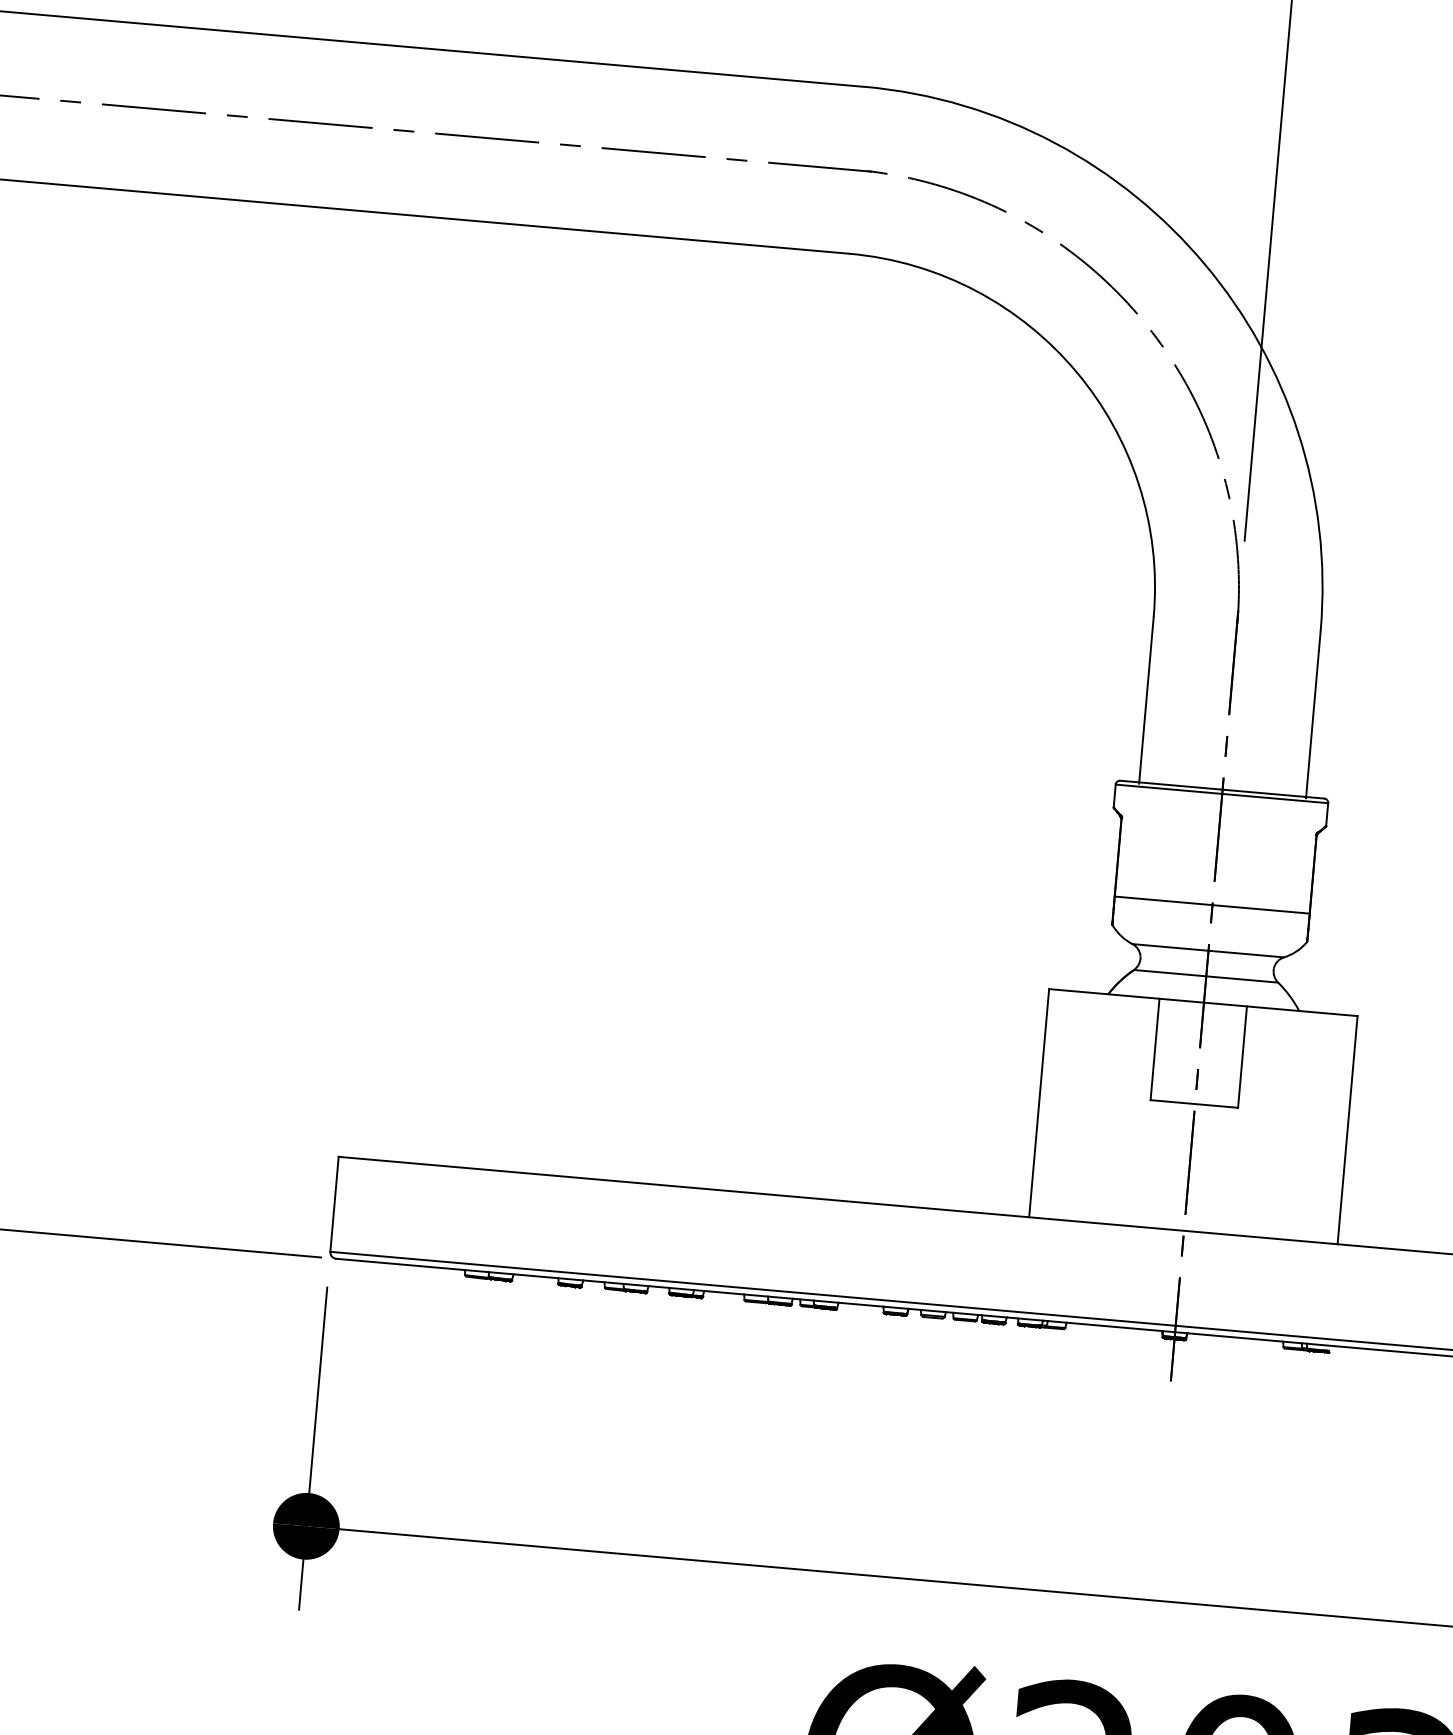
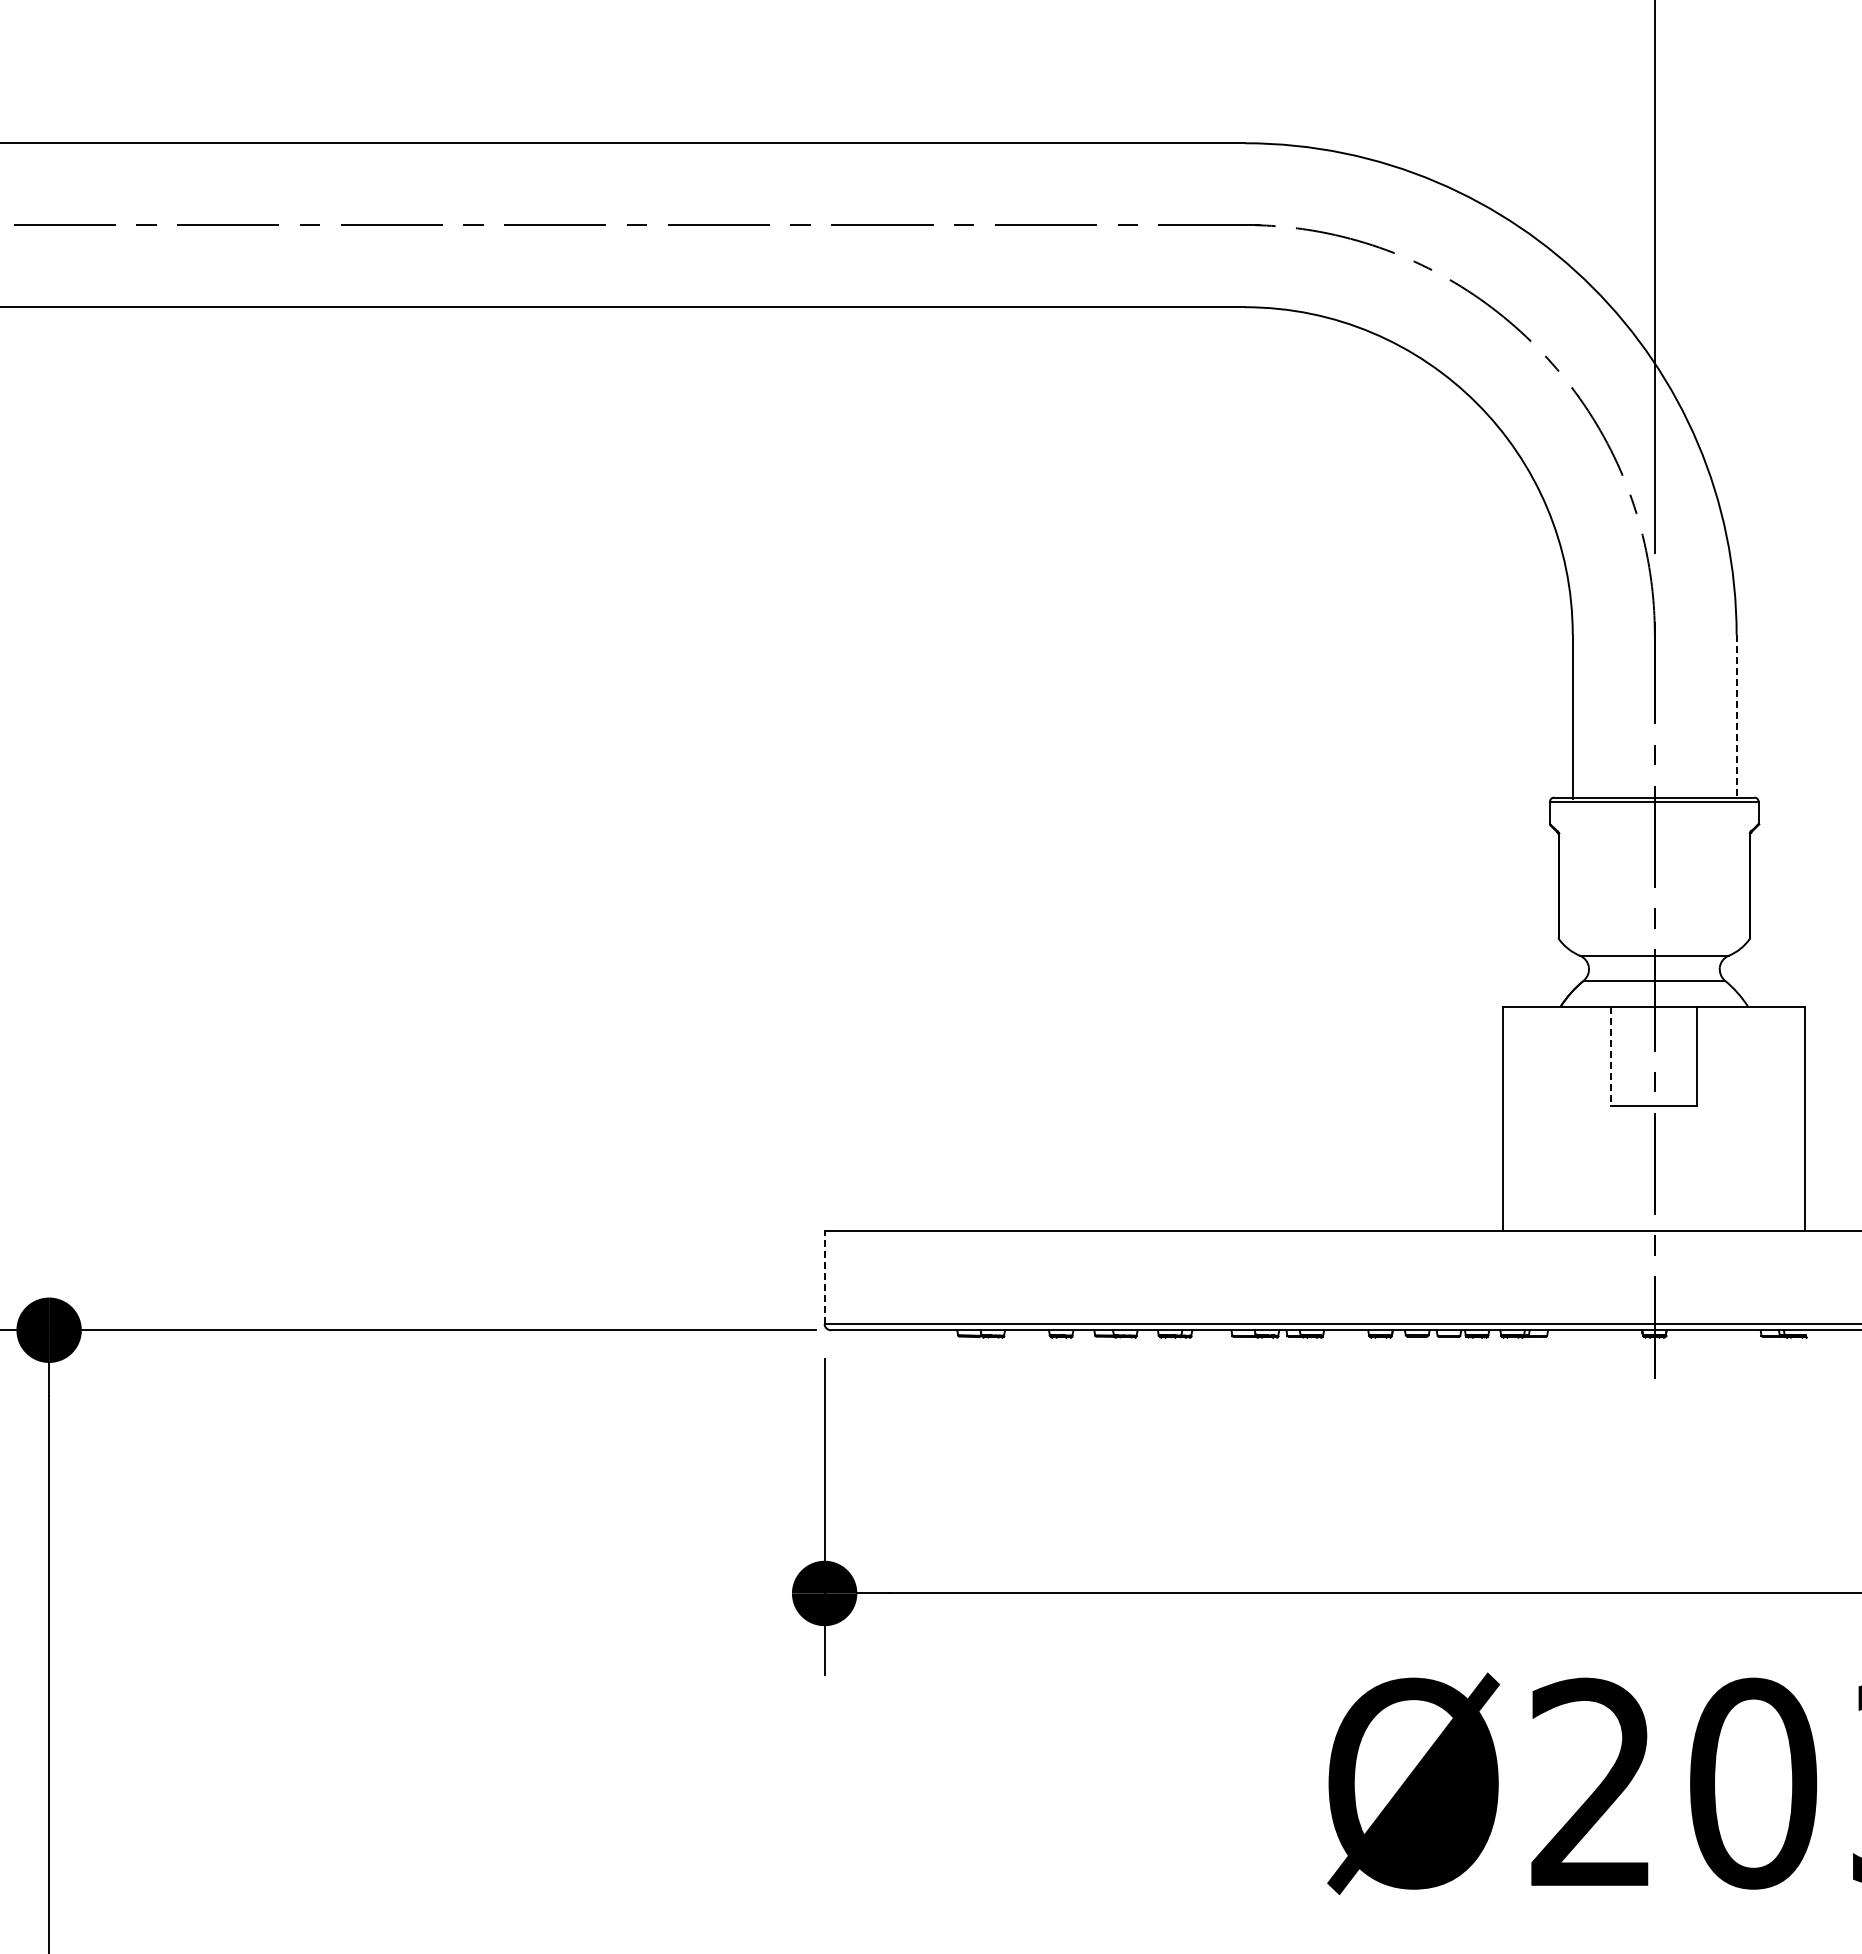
line: (1313, 714) -> (1736, 716), solid -> dashed
line: (1212, 904) -> (1654, 910), removed
line: (1154, 1049) -> (1610, 1056), solid -> dashed
line: (334, 1204) -> (824, 1277), solid -> dashed

